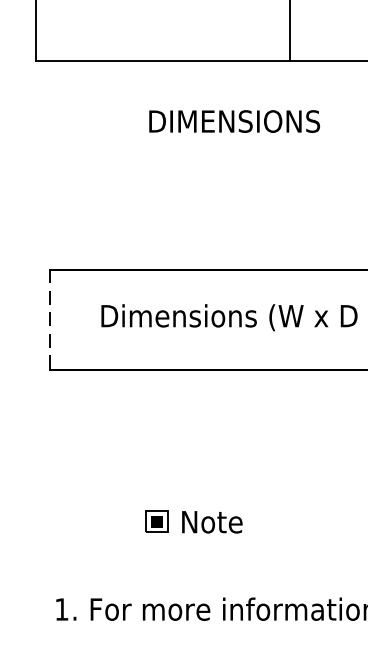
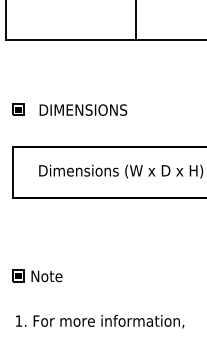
text: (234, 120) -> (83, 109), moved
part: (61, 196) -> (18, 109), added
line: (49, 319) -> (12, 172), dashed -> solid
part: (193, 520) -> (37, 275), moved

